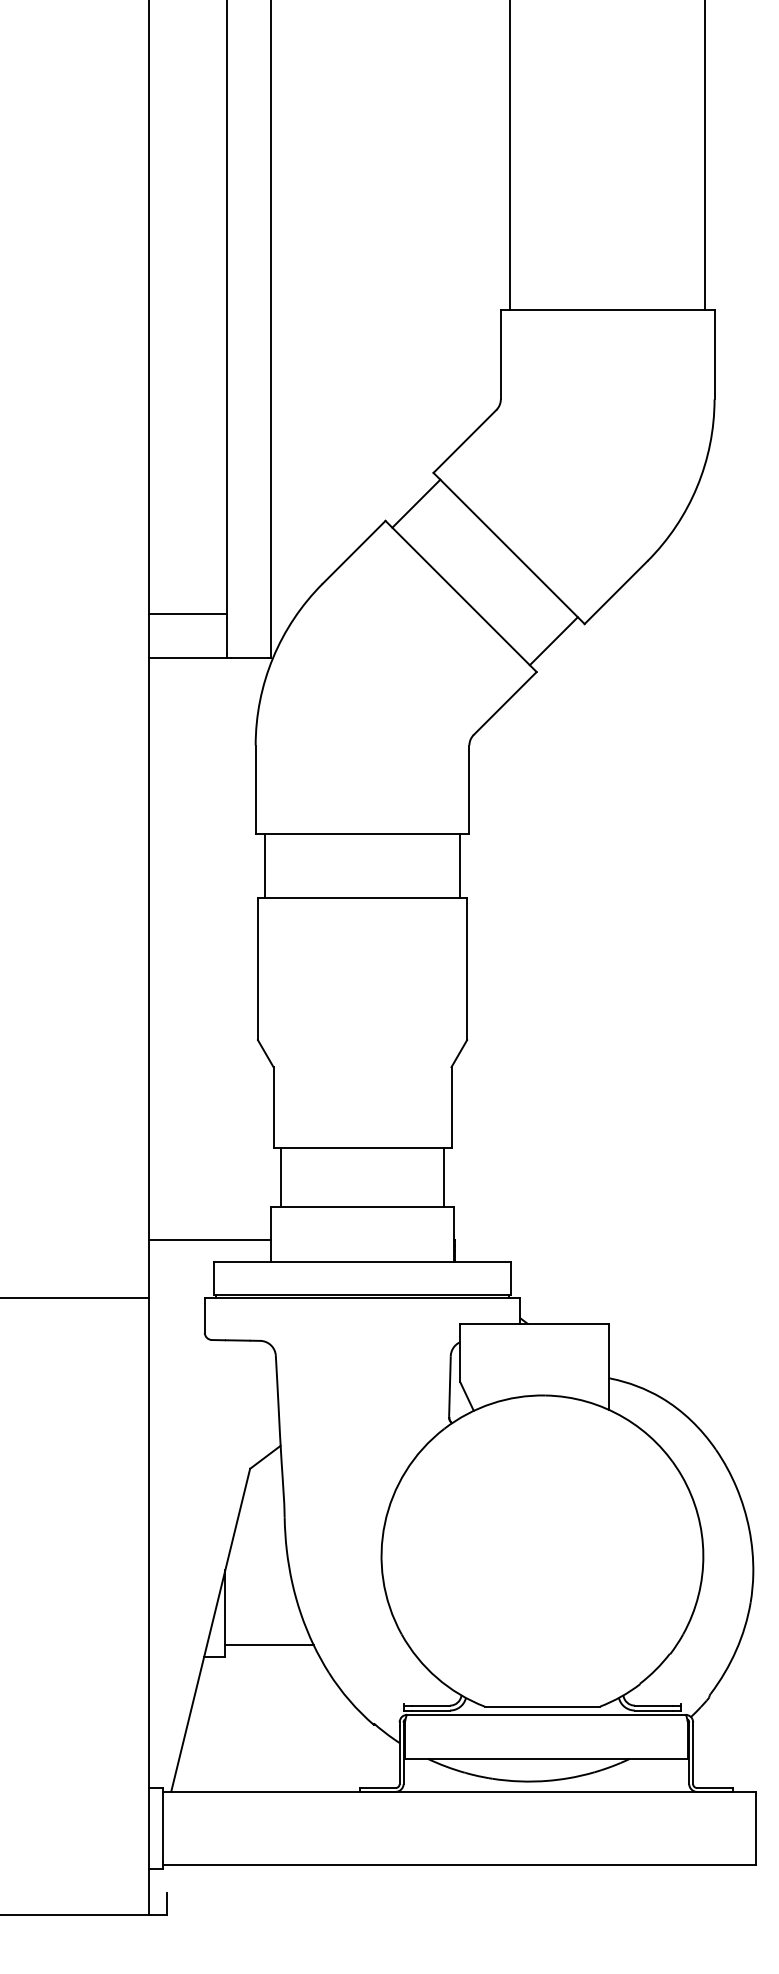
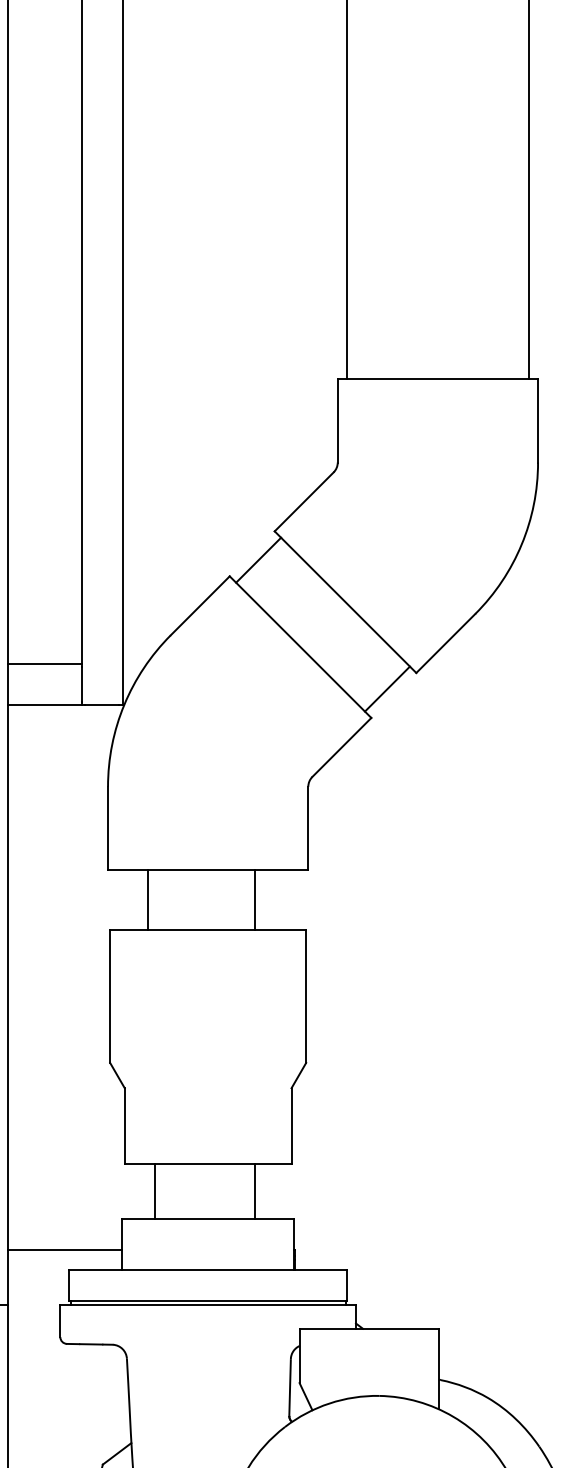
line: (265, 866) -> (148, 900), moved
line: (459, 866) -> (254, 900), moved
line: (280, 1176) -> (154, 1190), moved
line: (444, 1176) -> (254, 1190), moved

